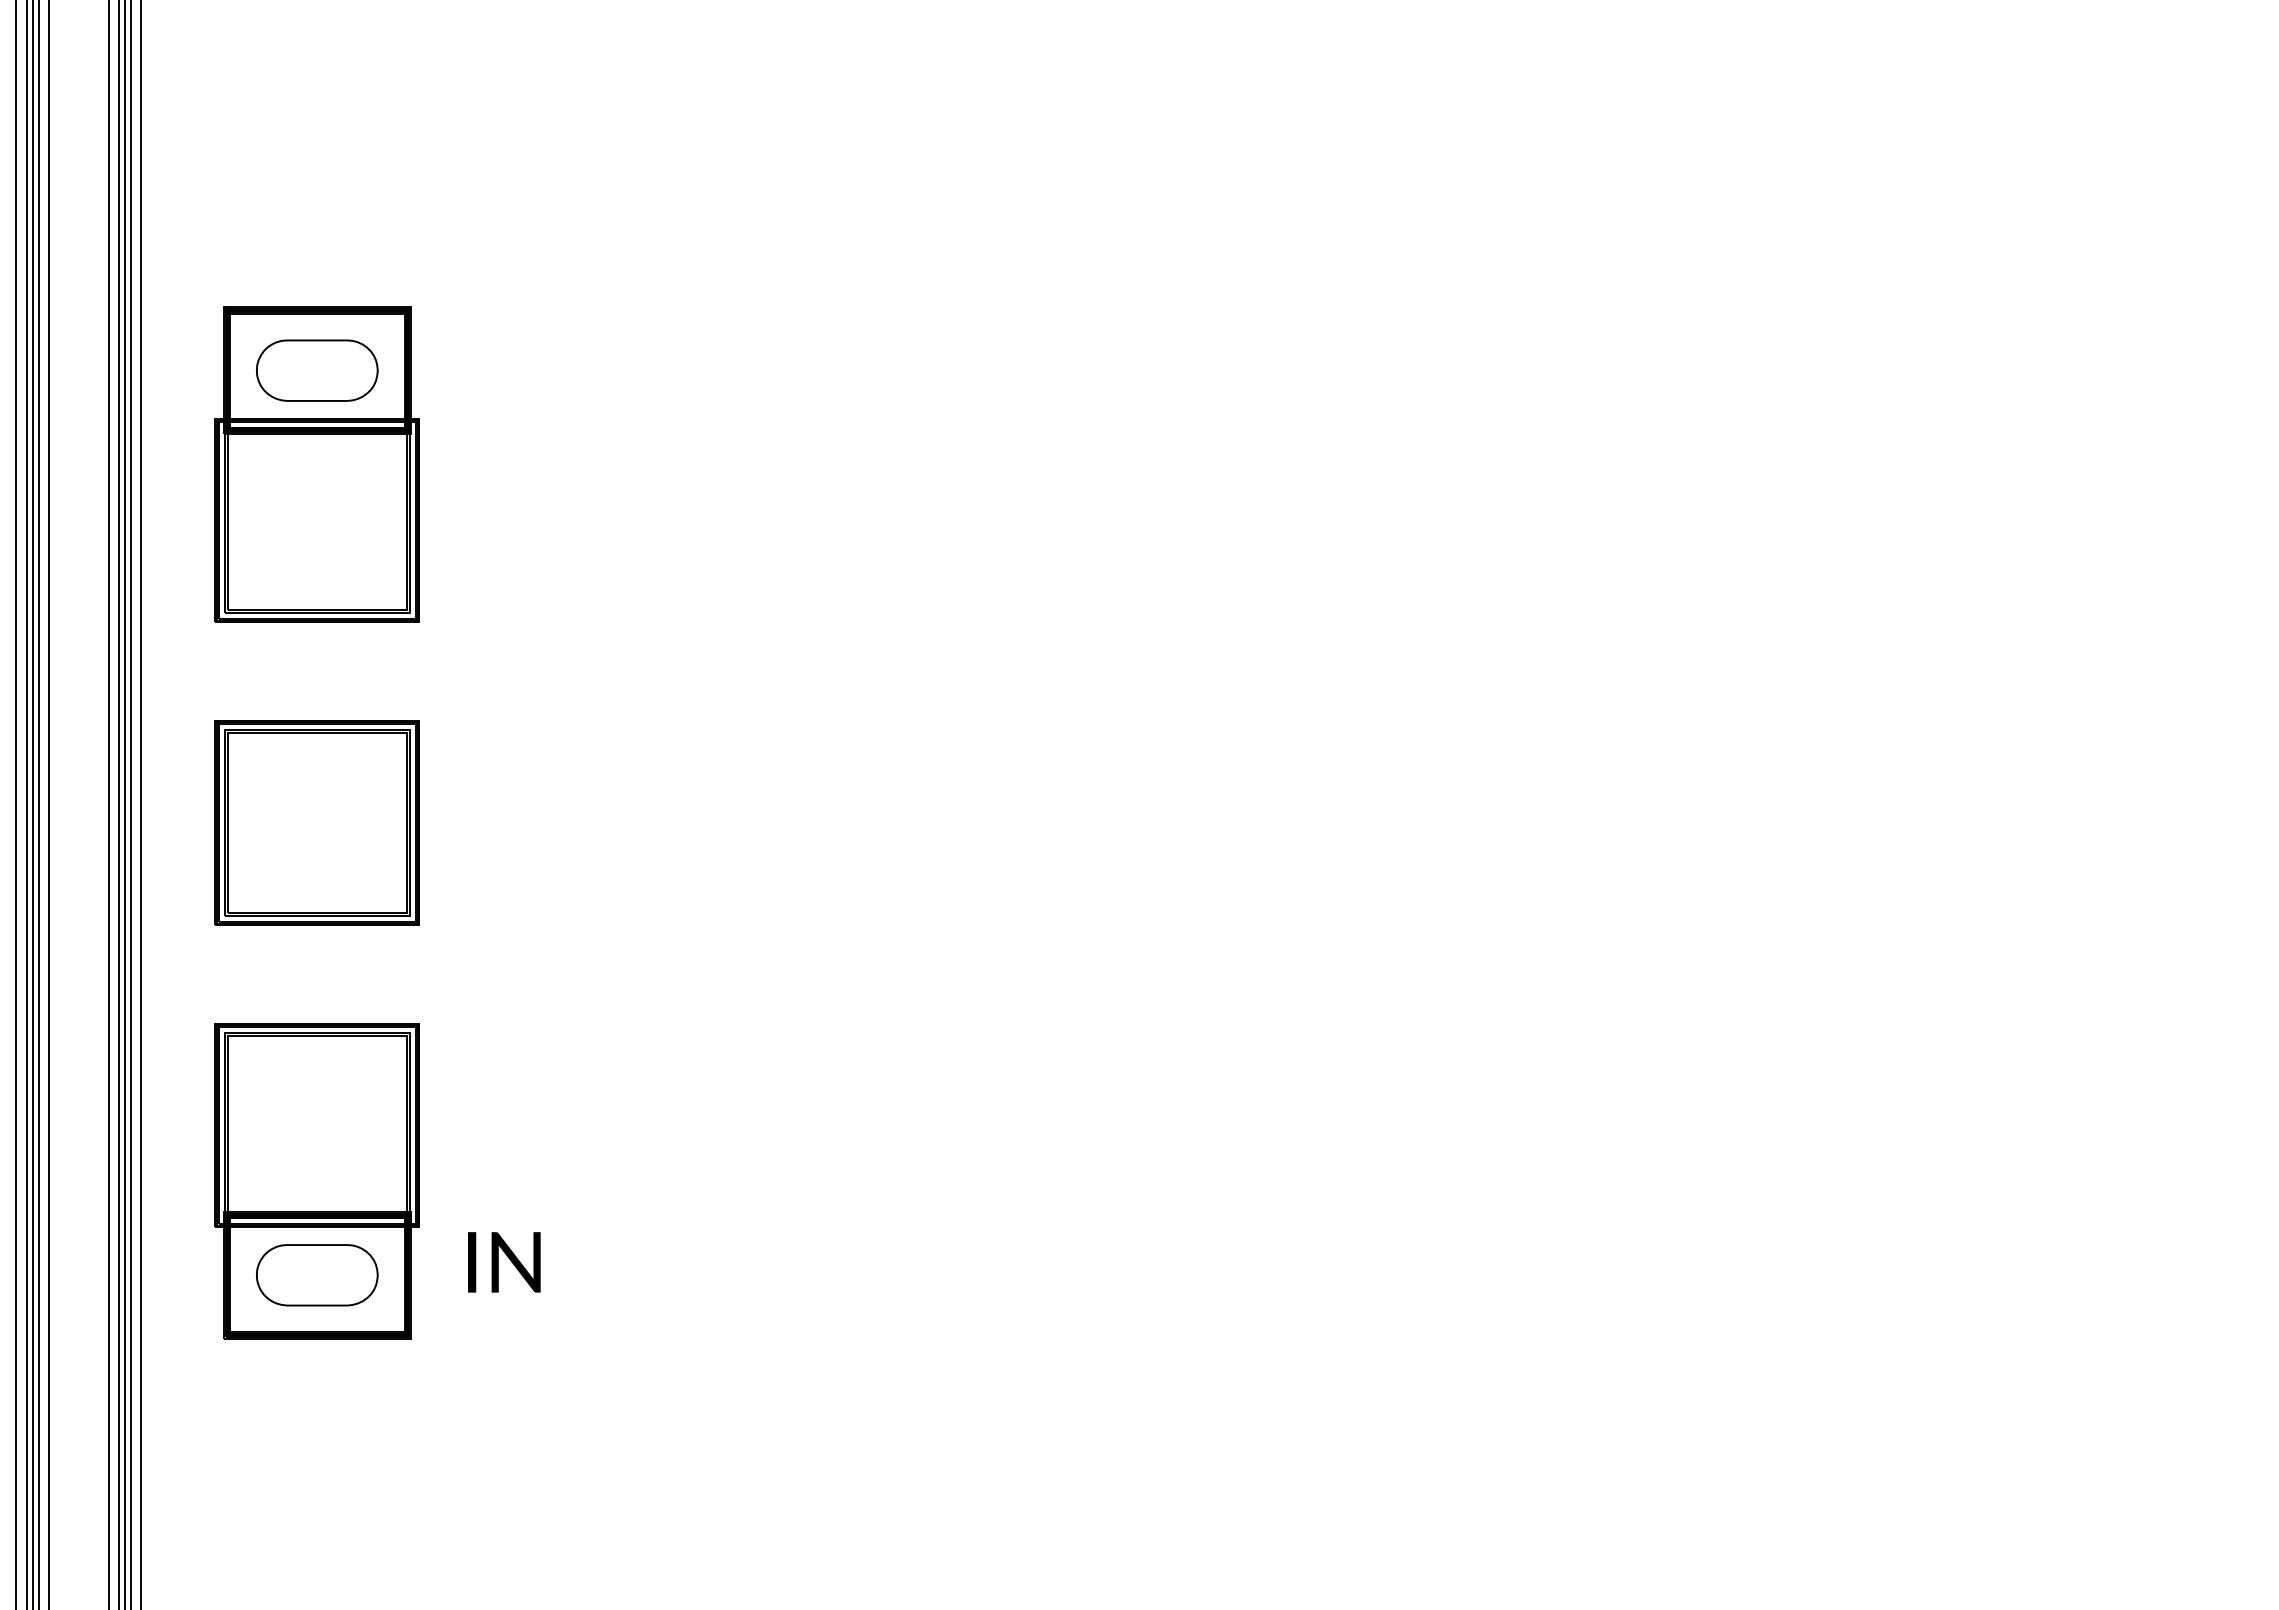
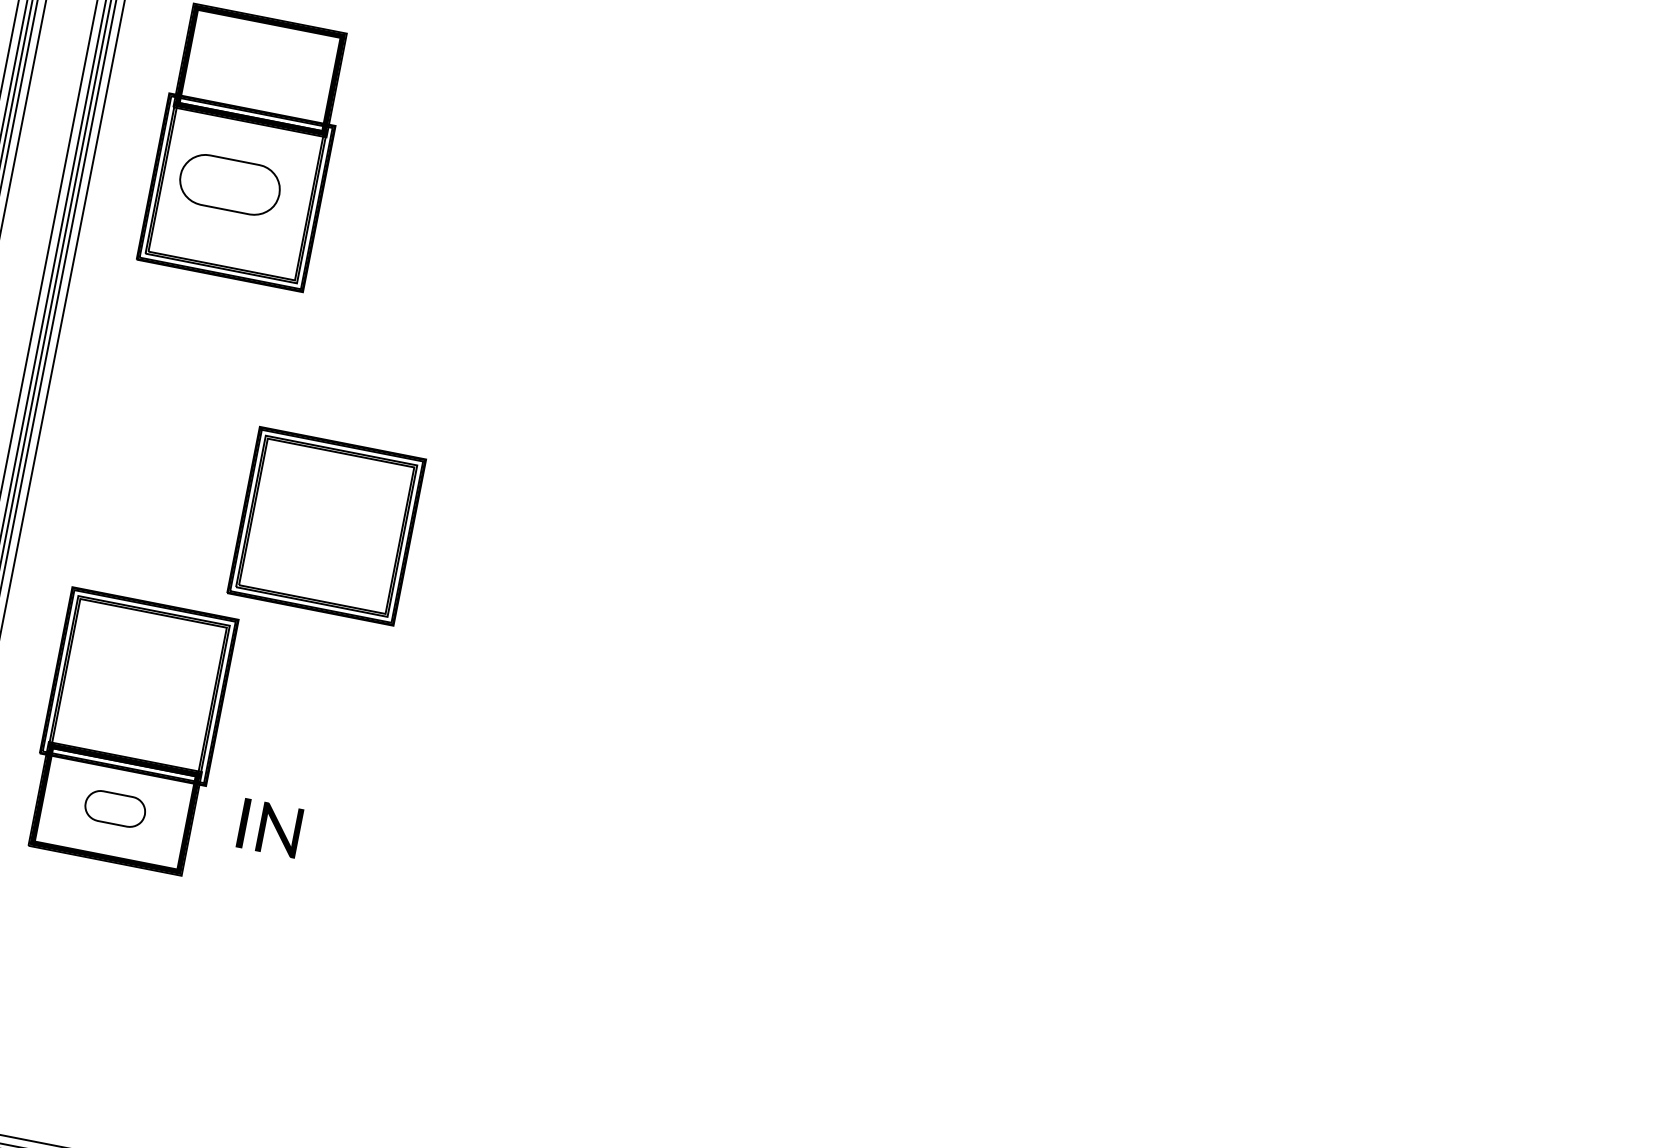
part: (317, 370) -> (230, 184), moved
part: (316, 822) -> (326, 525), moved
part: (317, 1275) -> (115, 809), size x0.6

